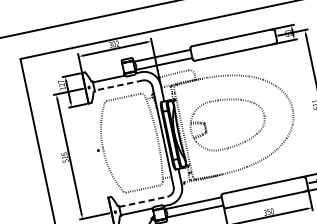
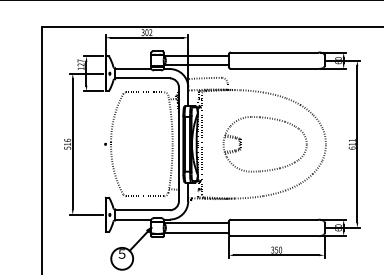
line: (118, 85) -> (142, 78), dashed -> solid
part: (206, 127) -> (241, 144), moved
line: (144, 201) -> (143, 210), dashed -> solid

